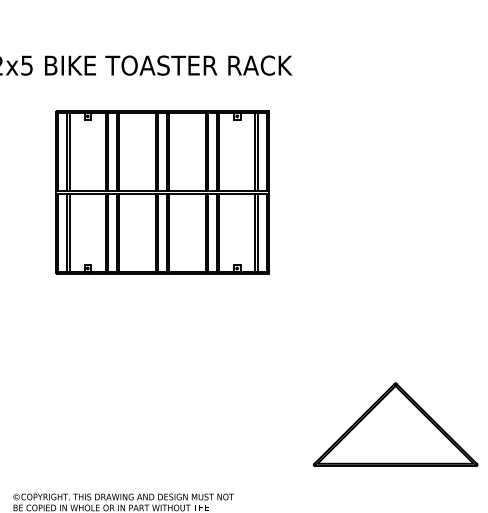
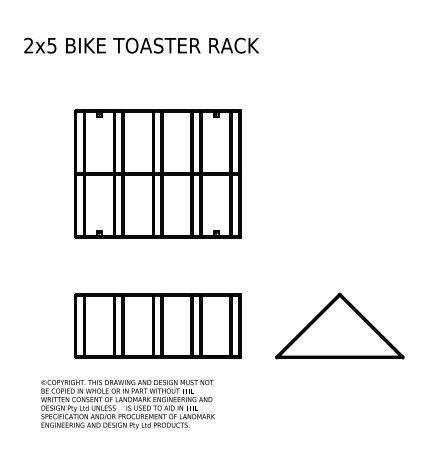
part: (162, 192) -> (157, 173), moved
part: (162, 423) -> (157, 325), added

